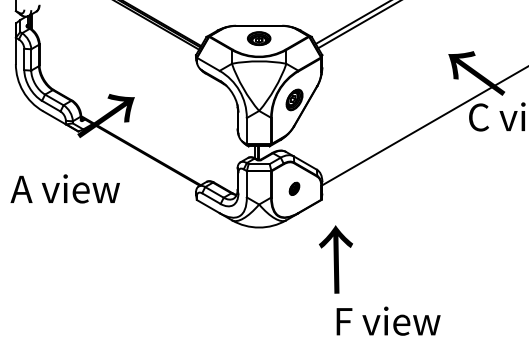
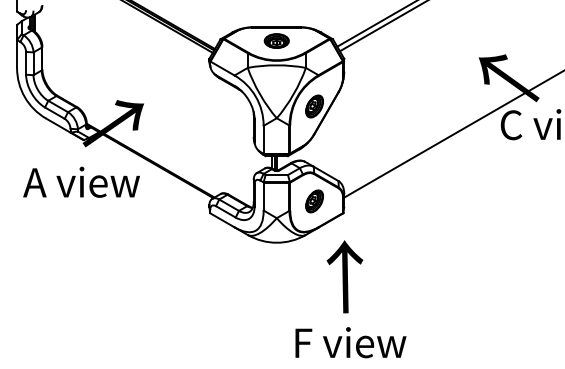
text: (64, 188) -> (80, 181), moved
part: (294, 188) -> (314, 201), size x1.67
text: (335, 259) -> (344, 276), moved
text: (388, 320) -> (350, 341), moved

